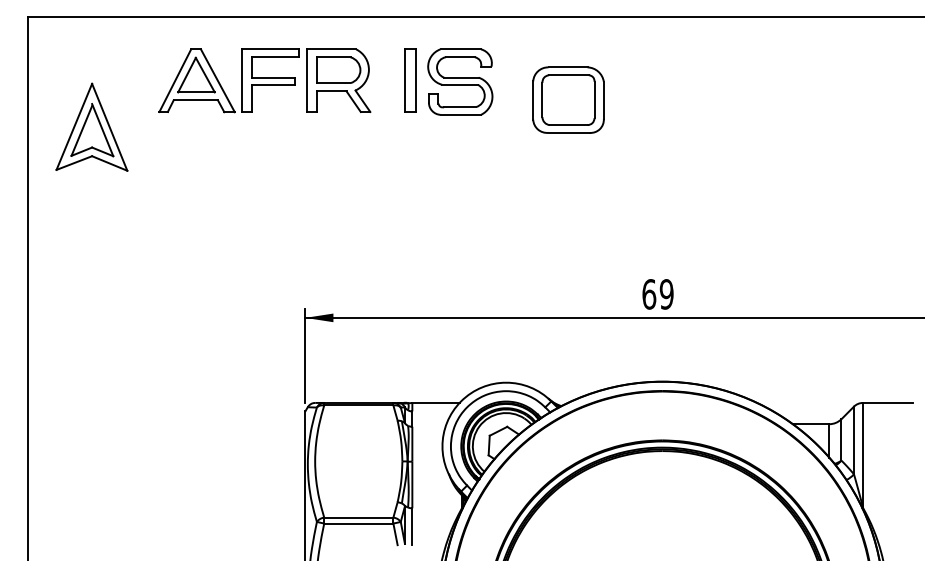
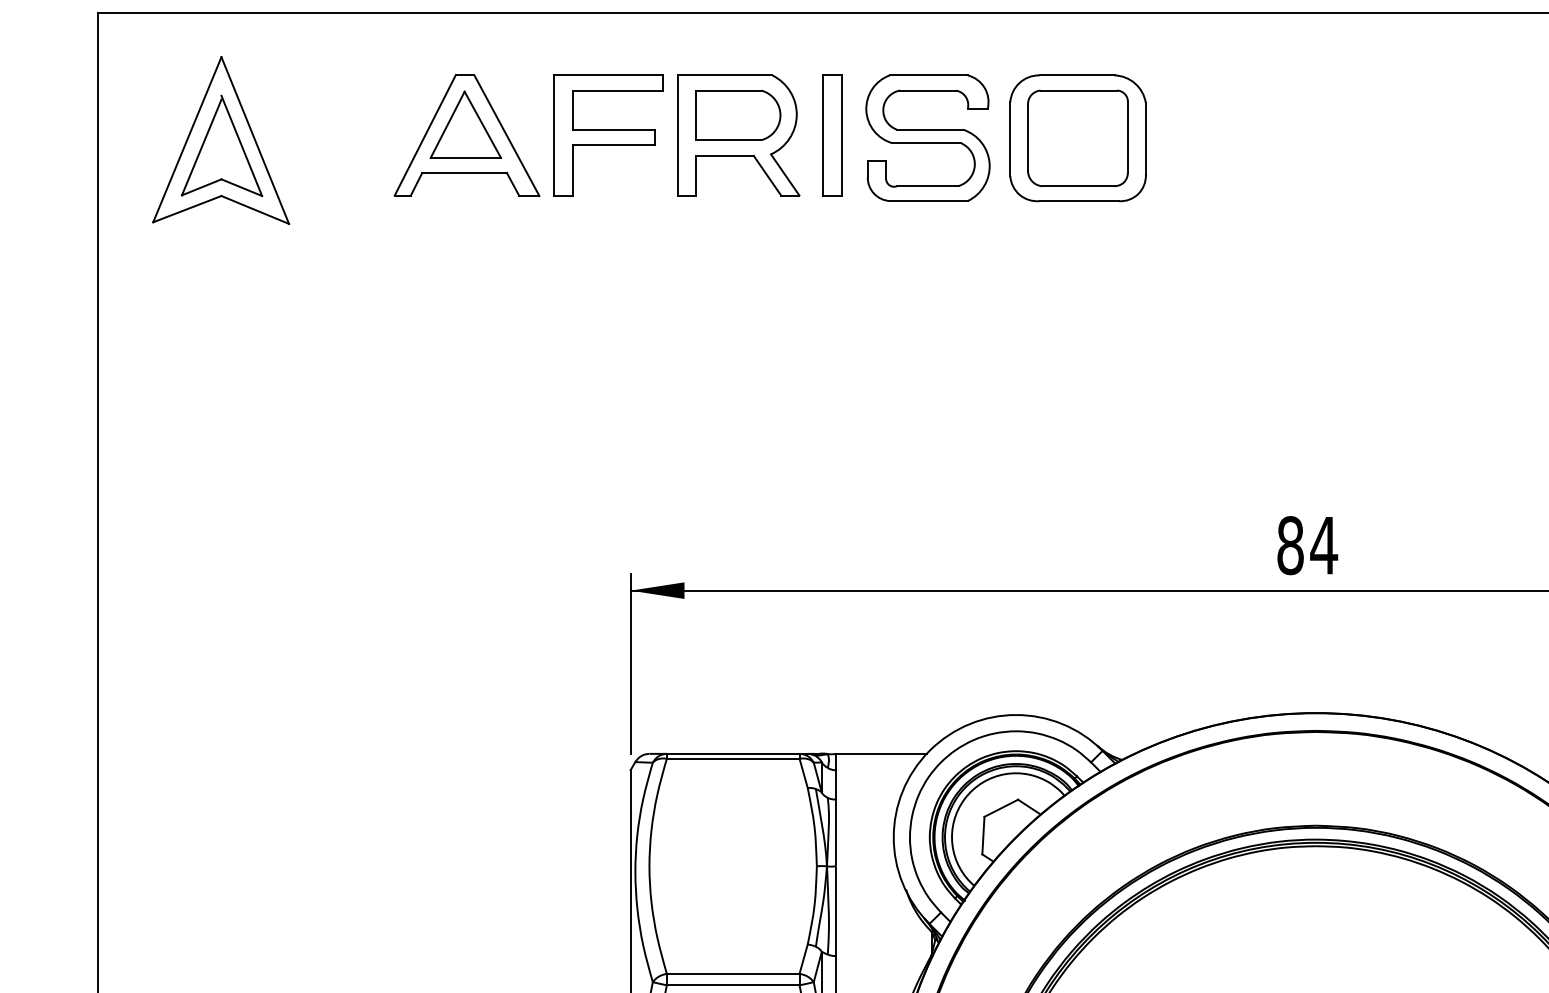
part: (264, 80) -> (596, 135), moved
part: (568, 99) -> (1078, 137), moved
part: (91, 126) -> (220, 138), moved
text: (657, 294) -> (1306, 545), 69 -> 84

